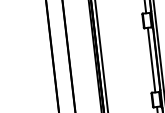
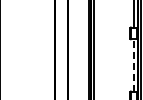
line: (151, 59) -> (133, 64), solid -> dashed

